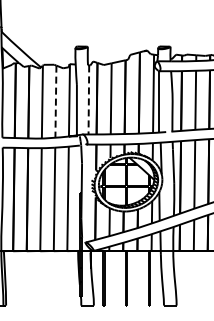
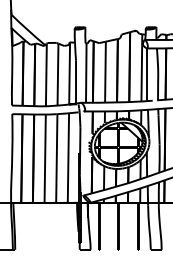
line: (88, 99) -> (85, 72), dashed -> solid
line: (55, 102) -> (57, 75), dashed -> solid

